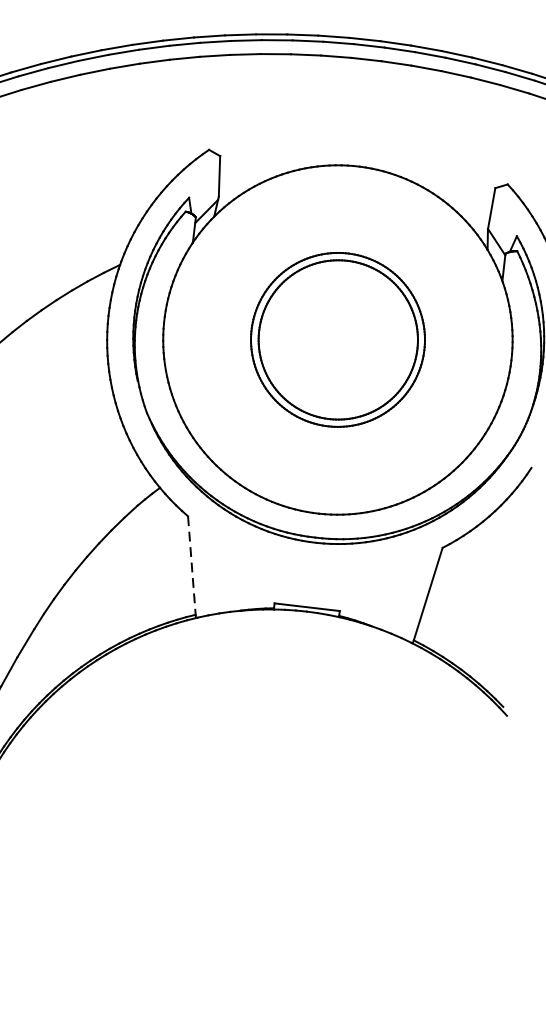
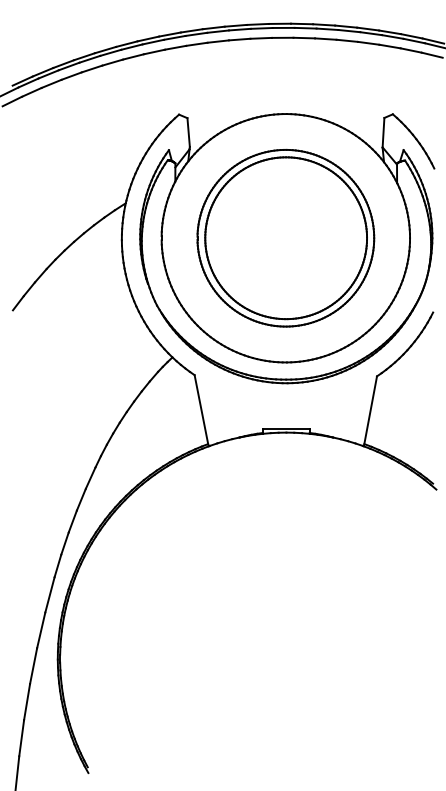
part: (337, 338) -> (285, 237), size x1.43
line: (191, 568) -> (201, 411), dashed -> solid

